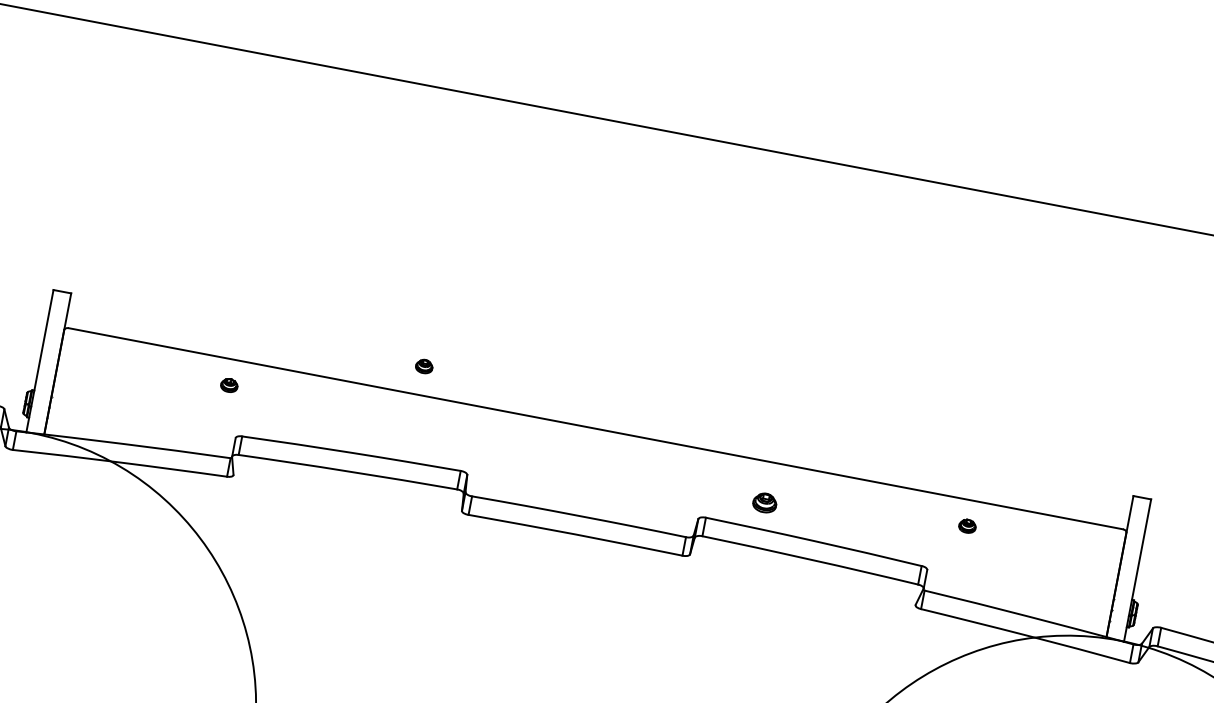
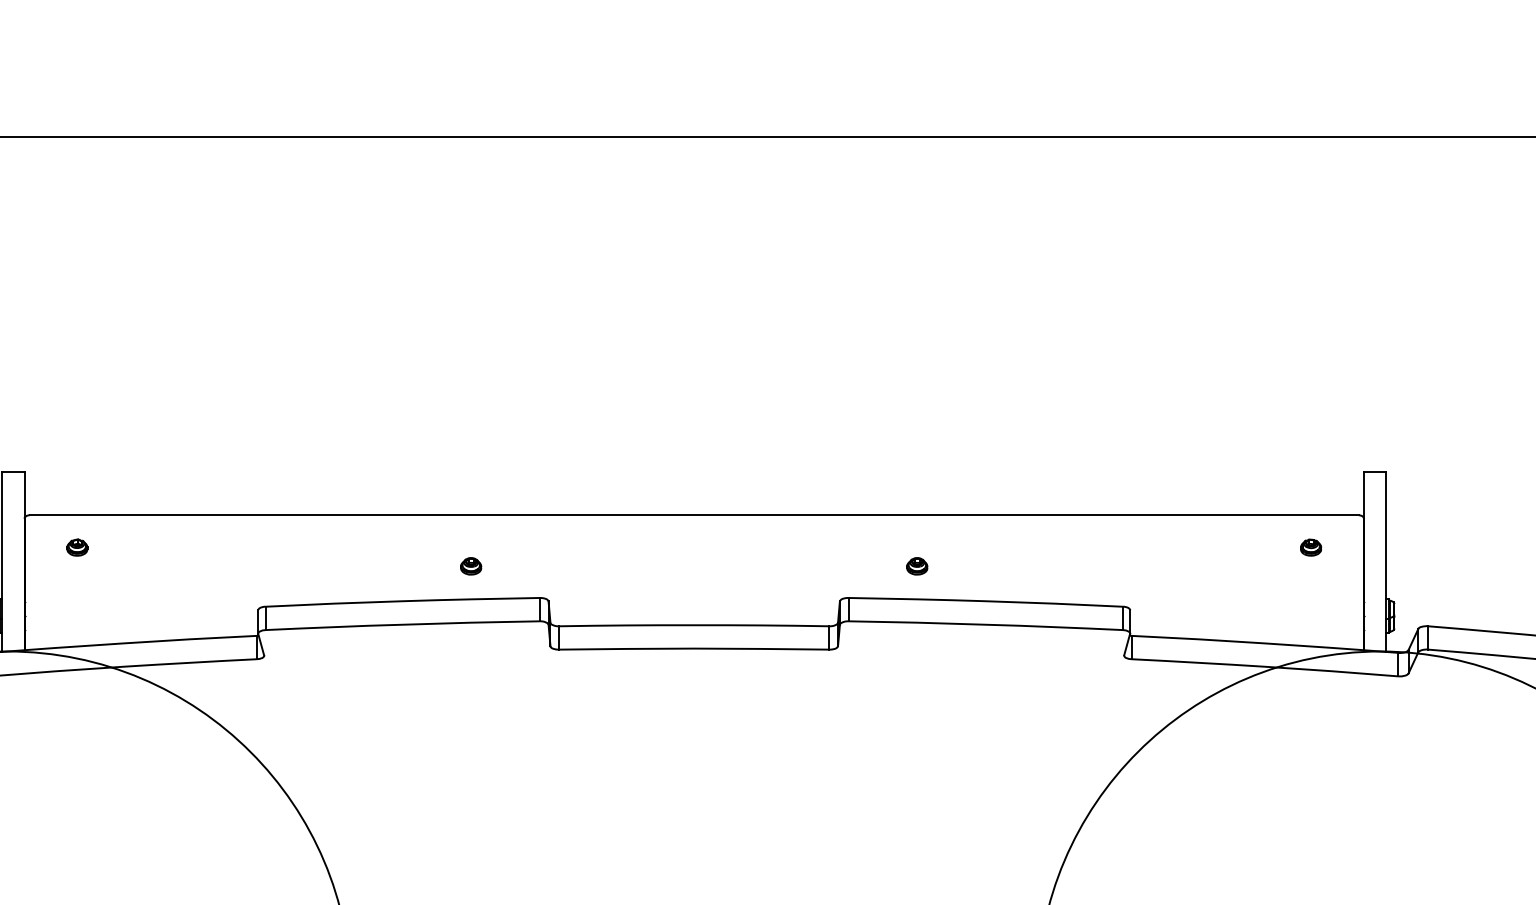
part: (424, 366) -> (471, 566), moved
part: (229, 385) -> (77, 547), moved
part: (765, 503) -> (917, 566), size x0.71
part: (967, 526) -> (1311, 547), moved

